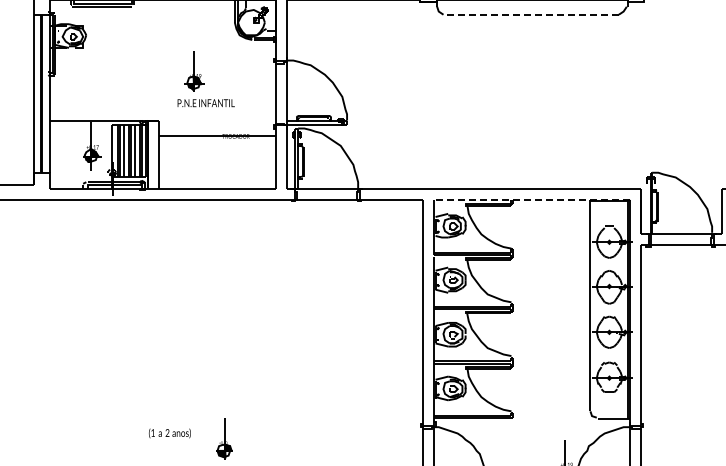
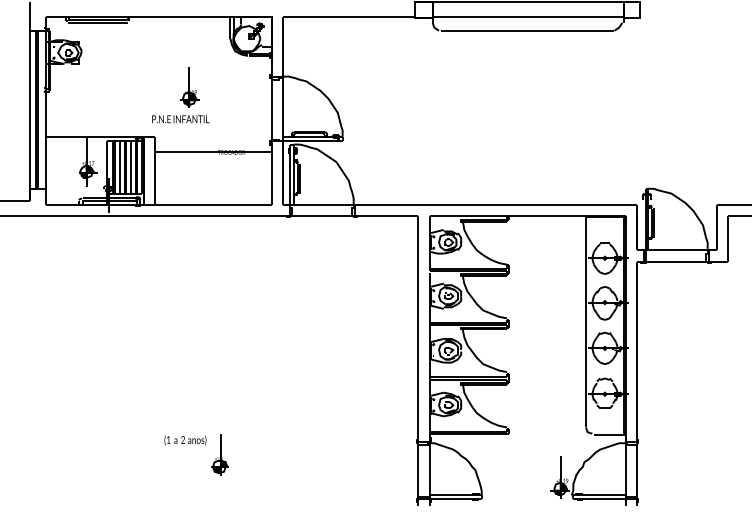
line: (531, 14) -> (527, 30), dashed -> solid
text: (205, 103) -> (180, 119), moved
line: (531, 199) -> (527, 215), dashed -> solid
text: (169, 433) -> (185, 440), moved

